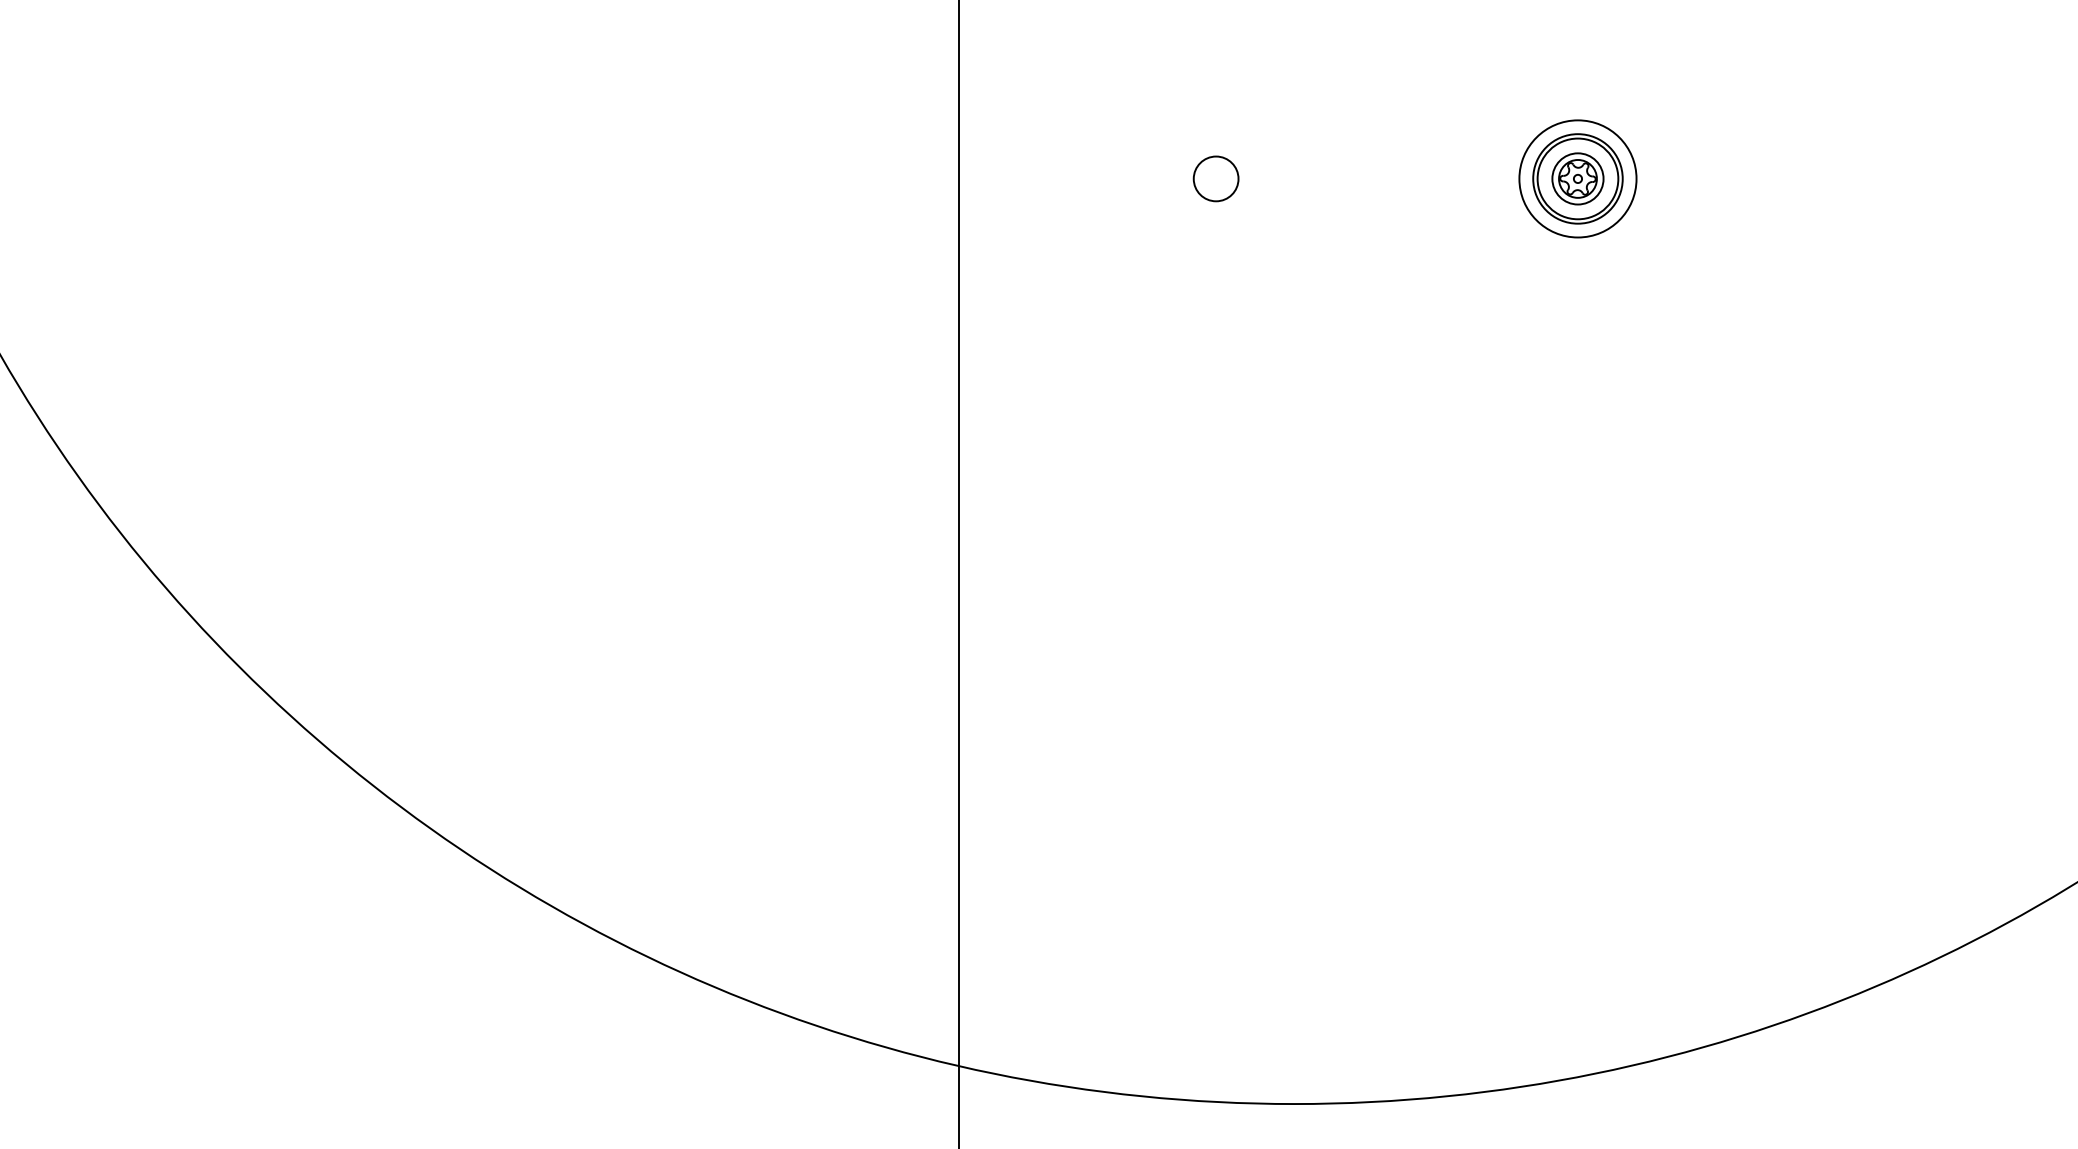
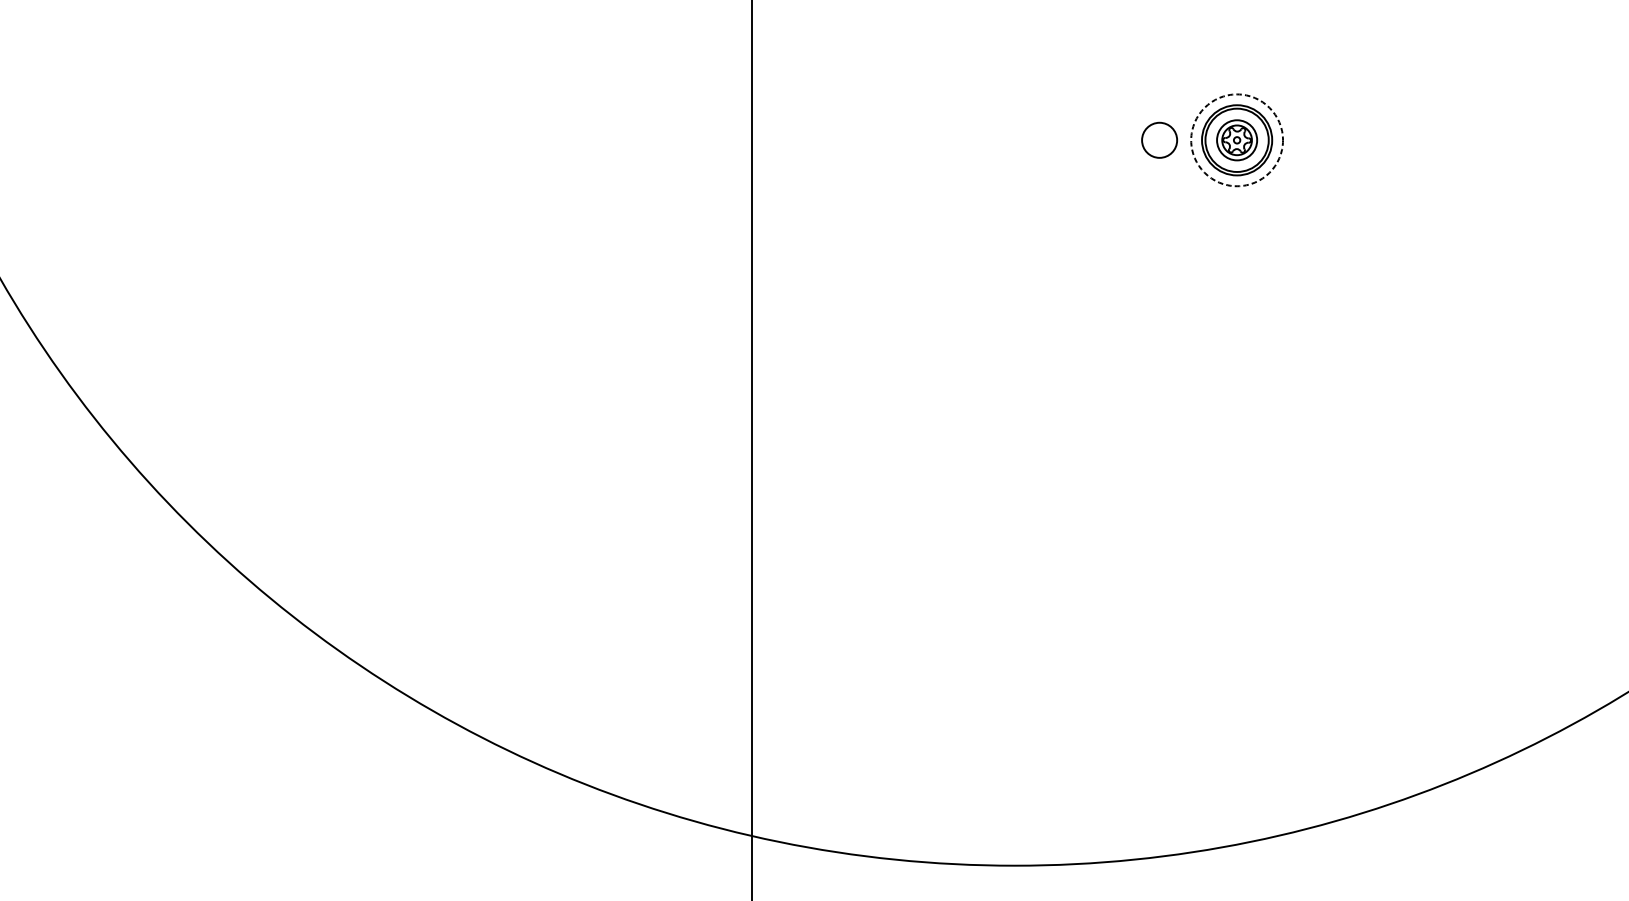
circle: (1215, 178) -> (1159, 139), moved
circle: (1577, 178) -> (1236, 139), solid -> dashed

